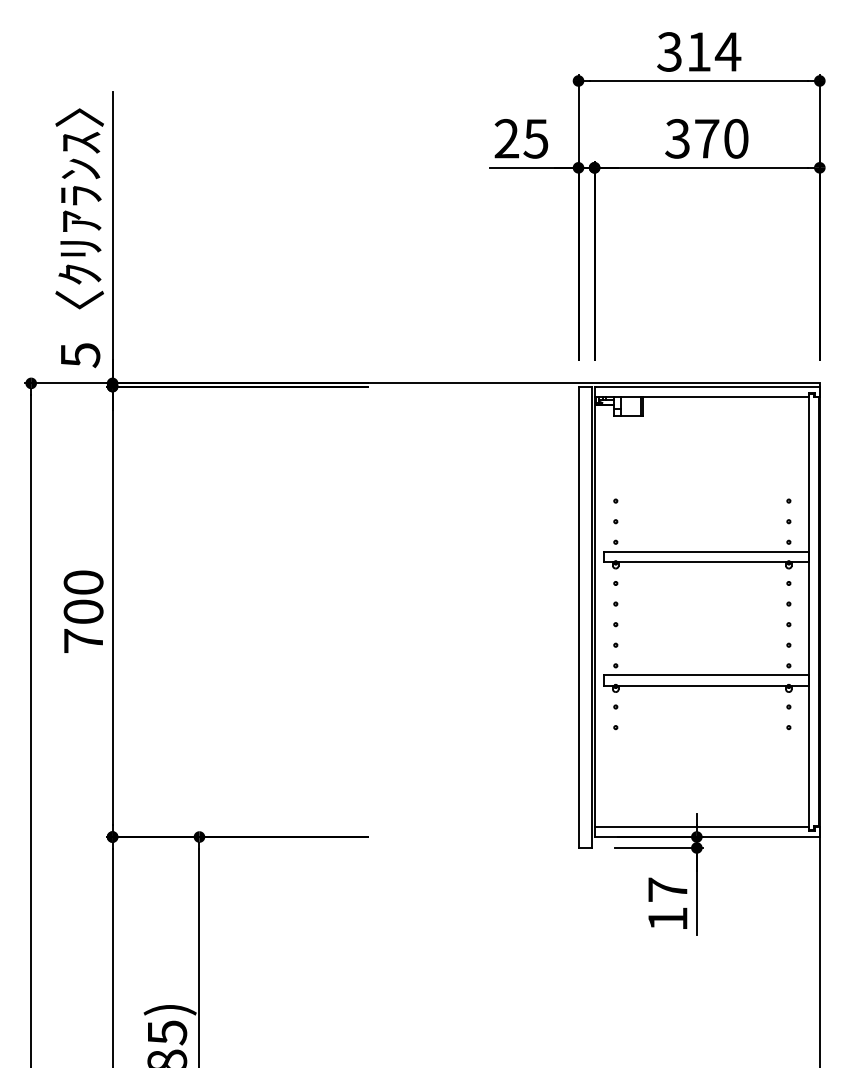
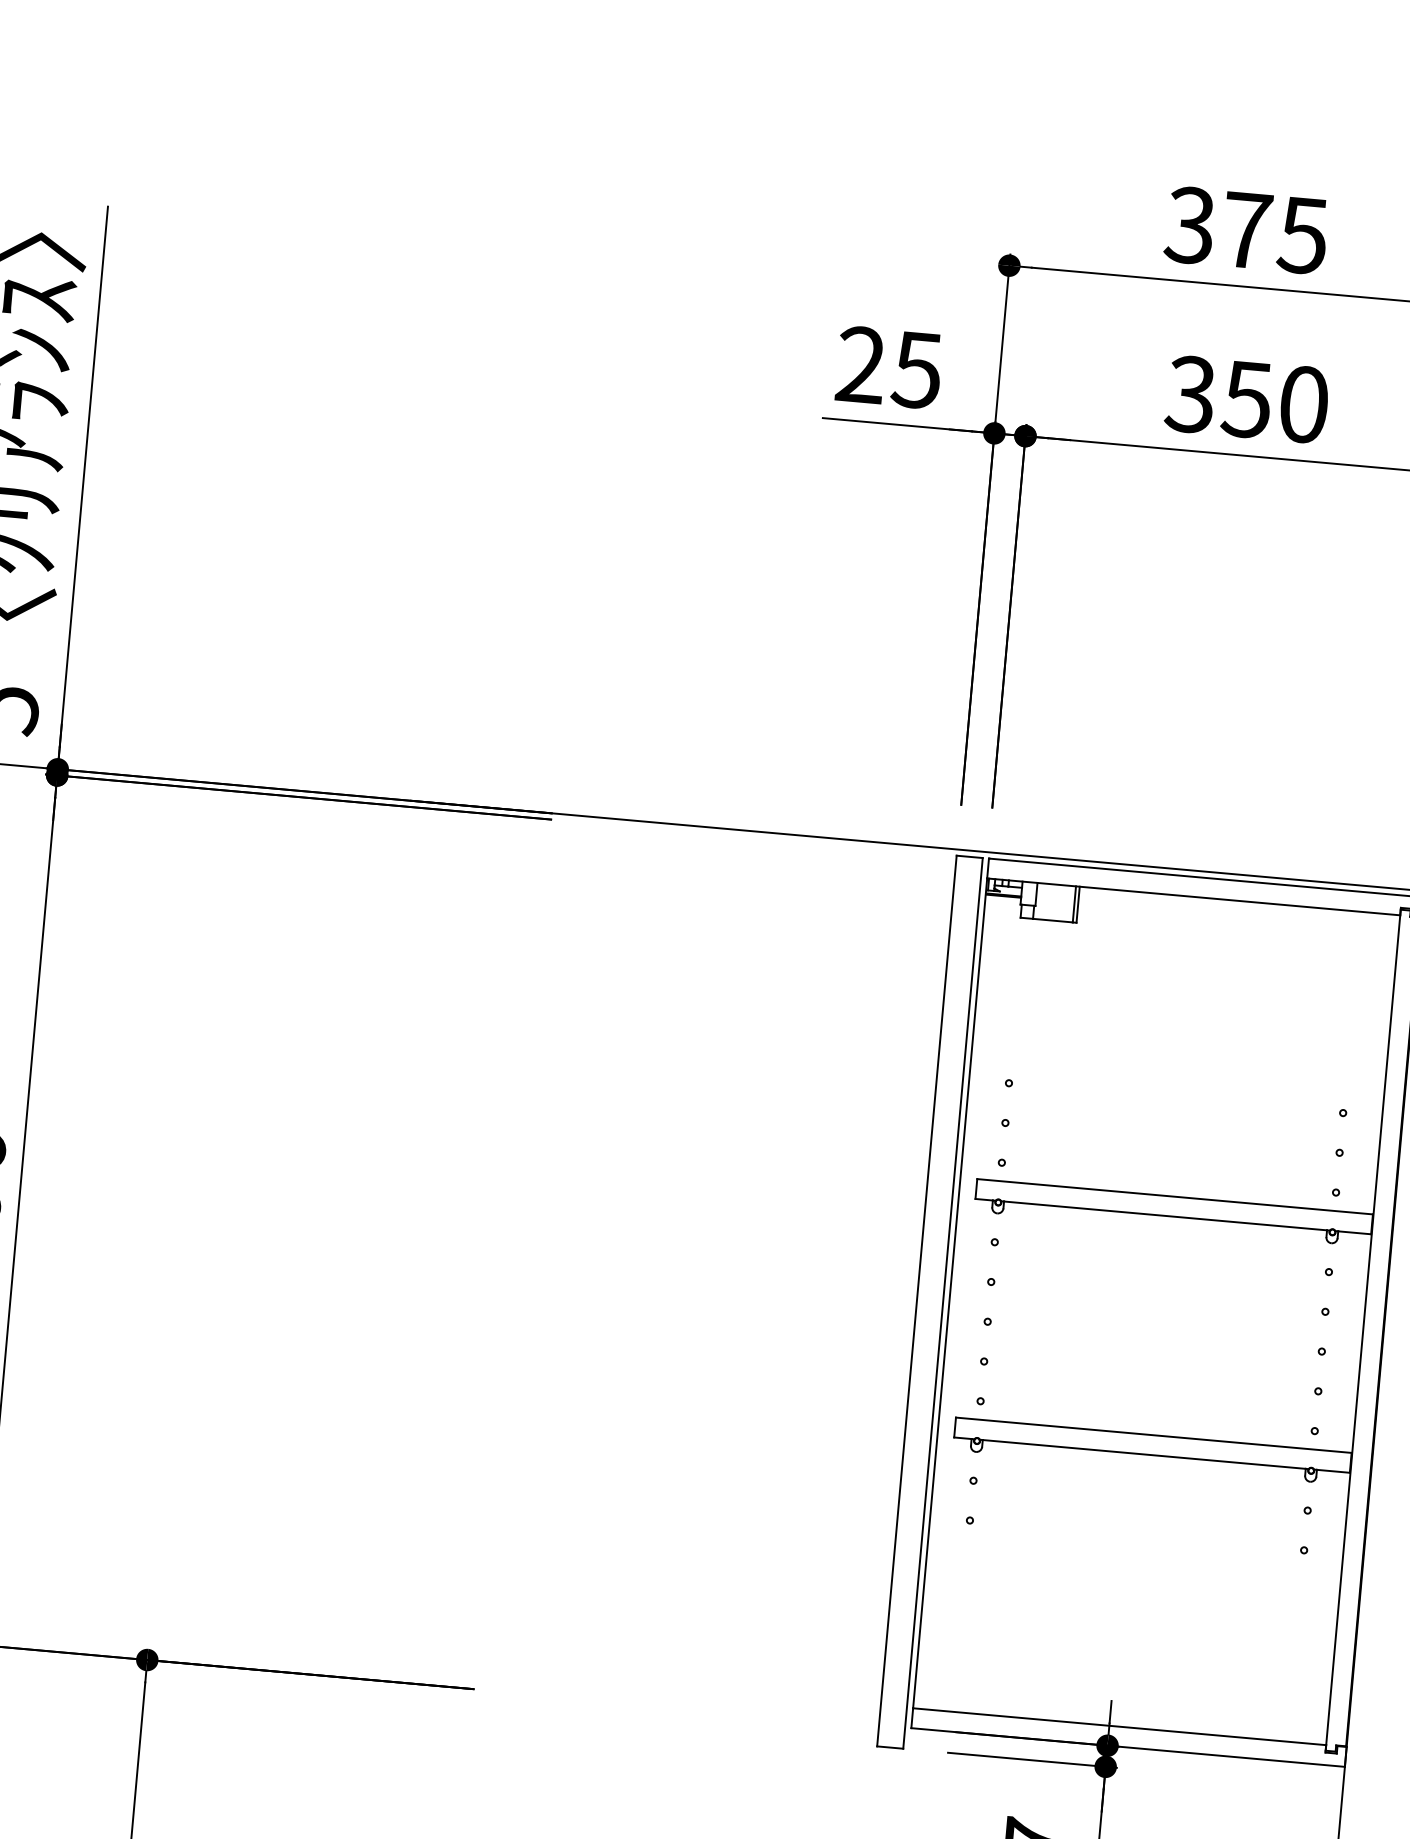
text: (714, 51) -> (1276, 232), 314 -> 375
text: (706, 138) -> (1246, 398), 370 -> 350

